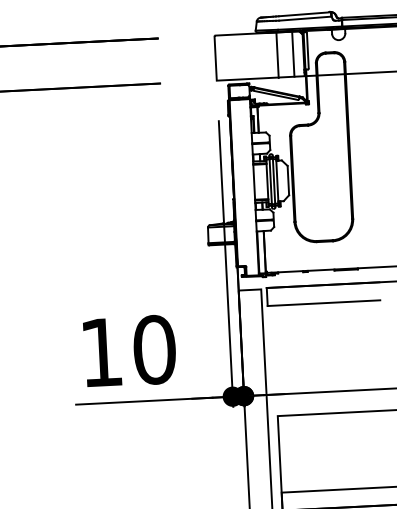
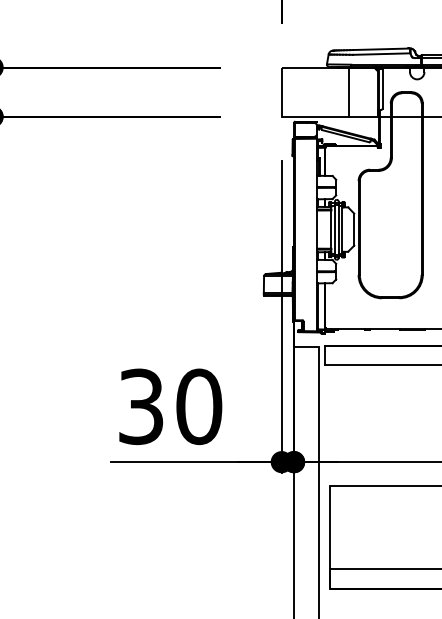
line: (293, 53) -> (366, 91), removed
text: (101, 352) -> (141, 406), 10 -> 30

